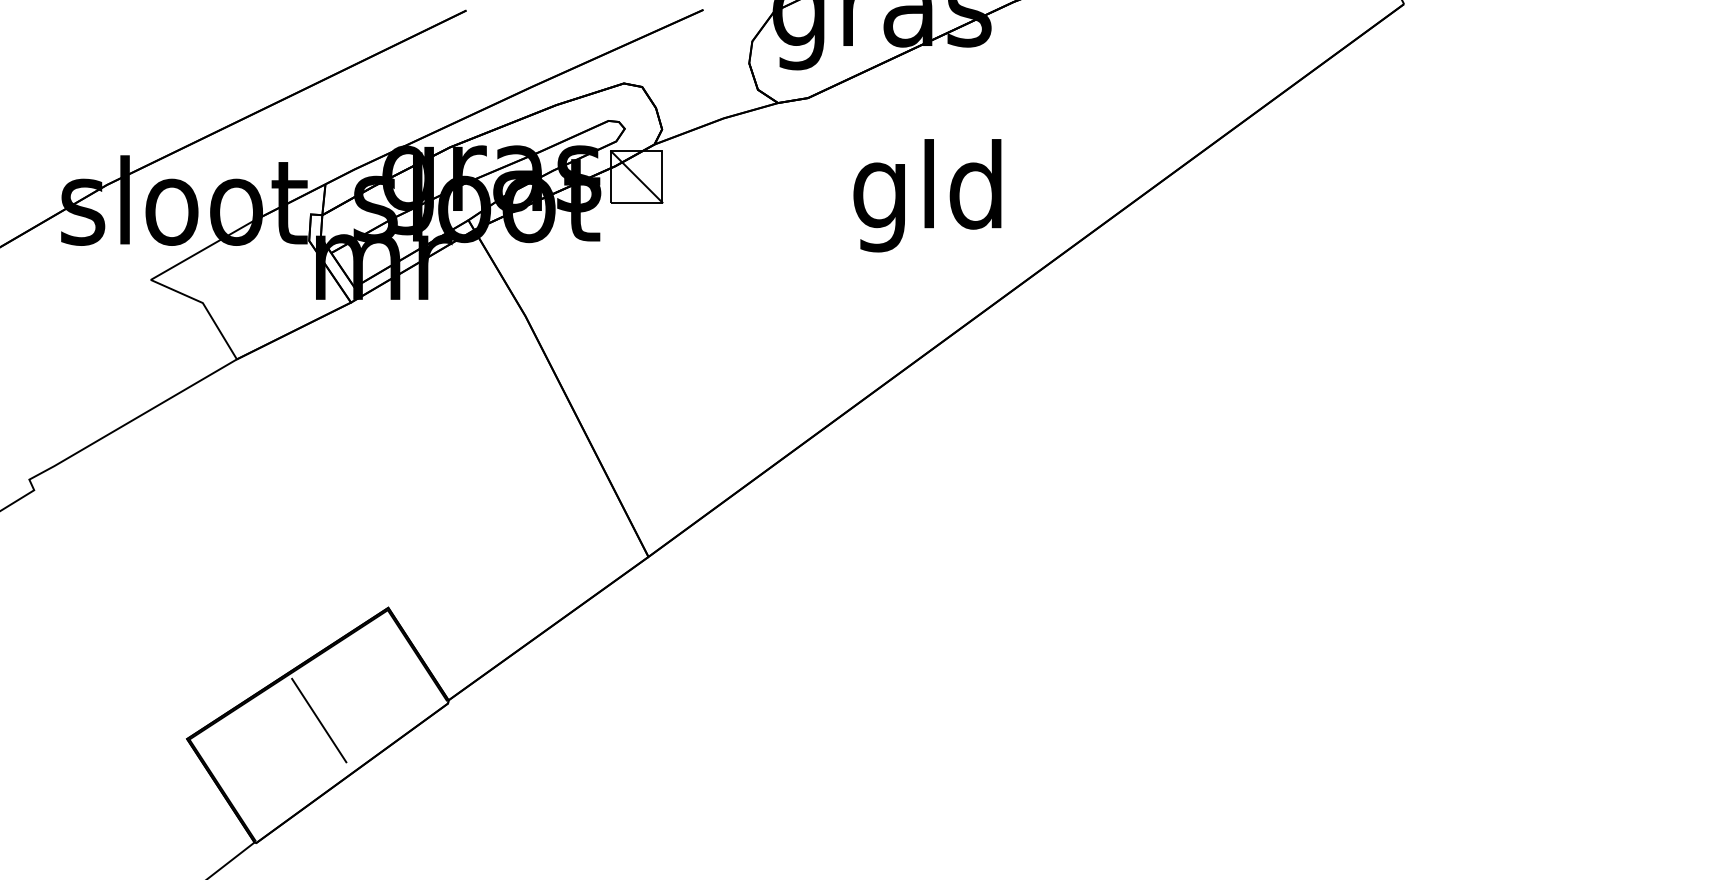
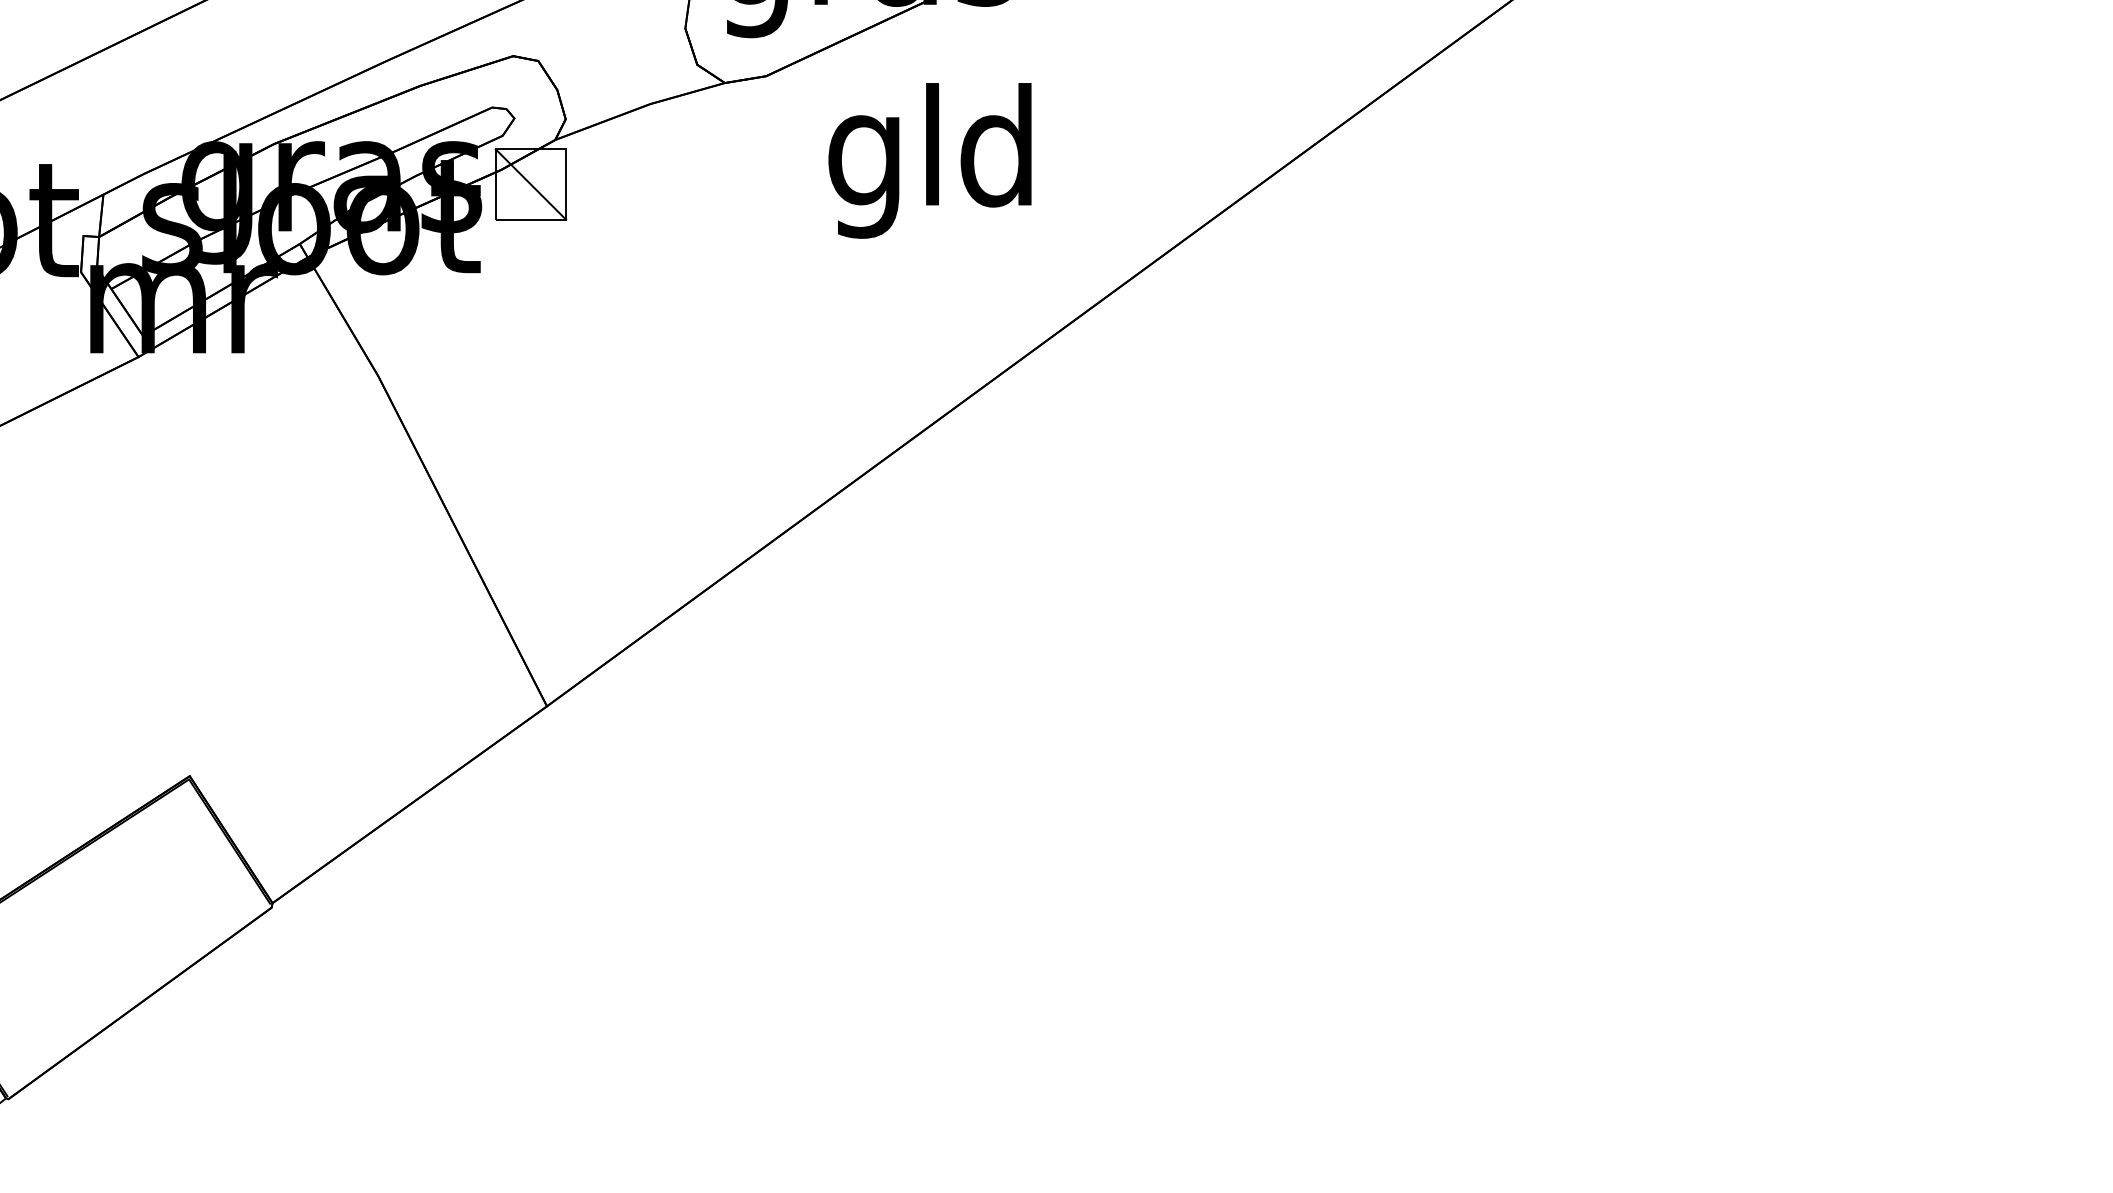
text: (927, 195) -> (930, 160), moved
line: (319, 720) -> (95, 930), removed

